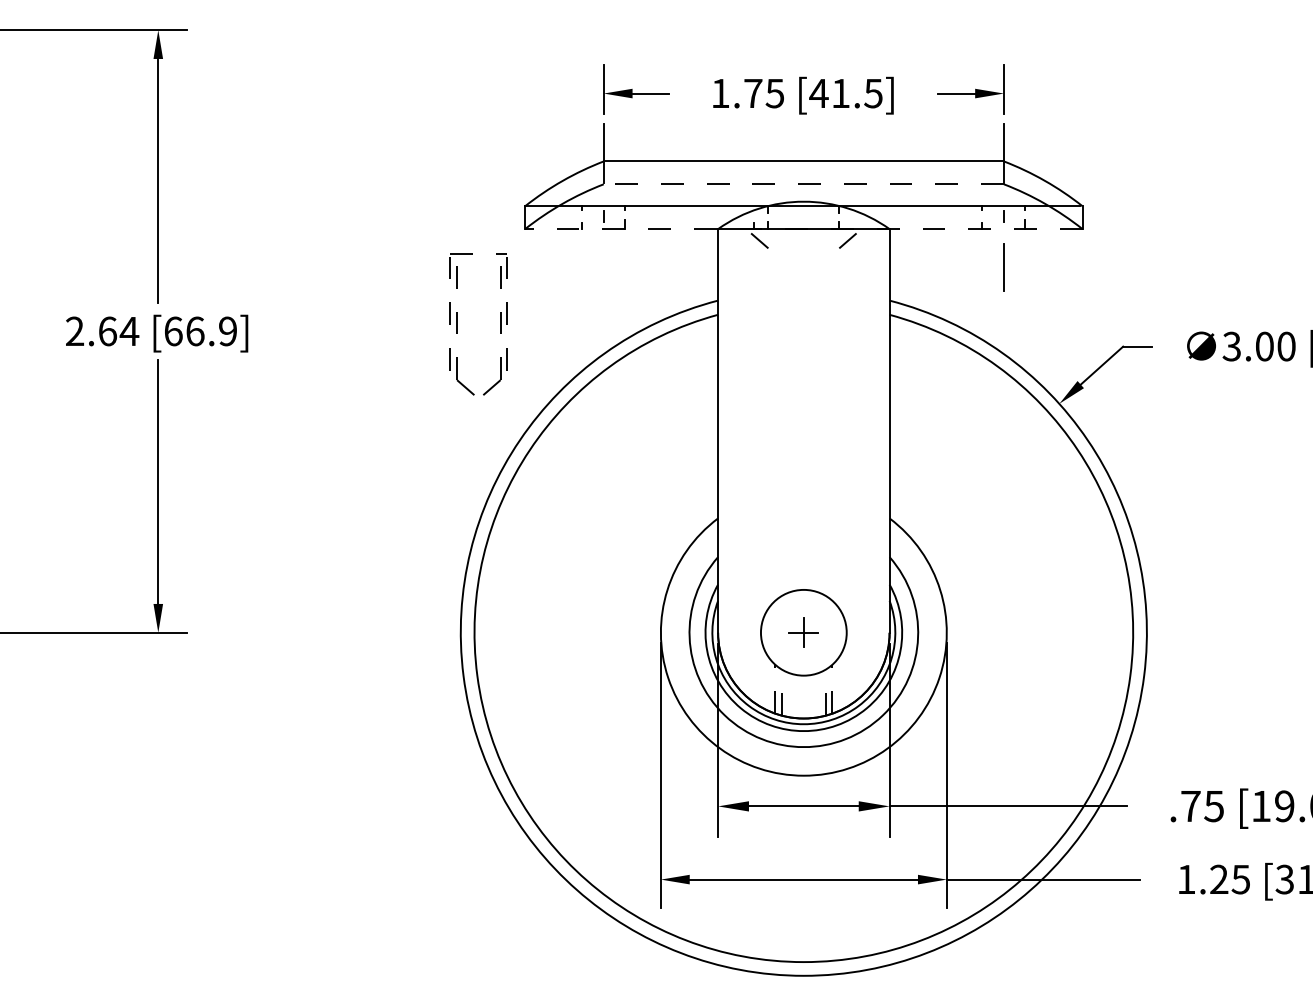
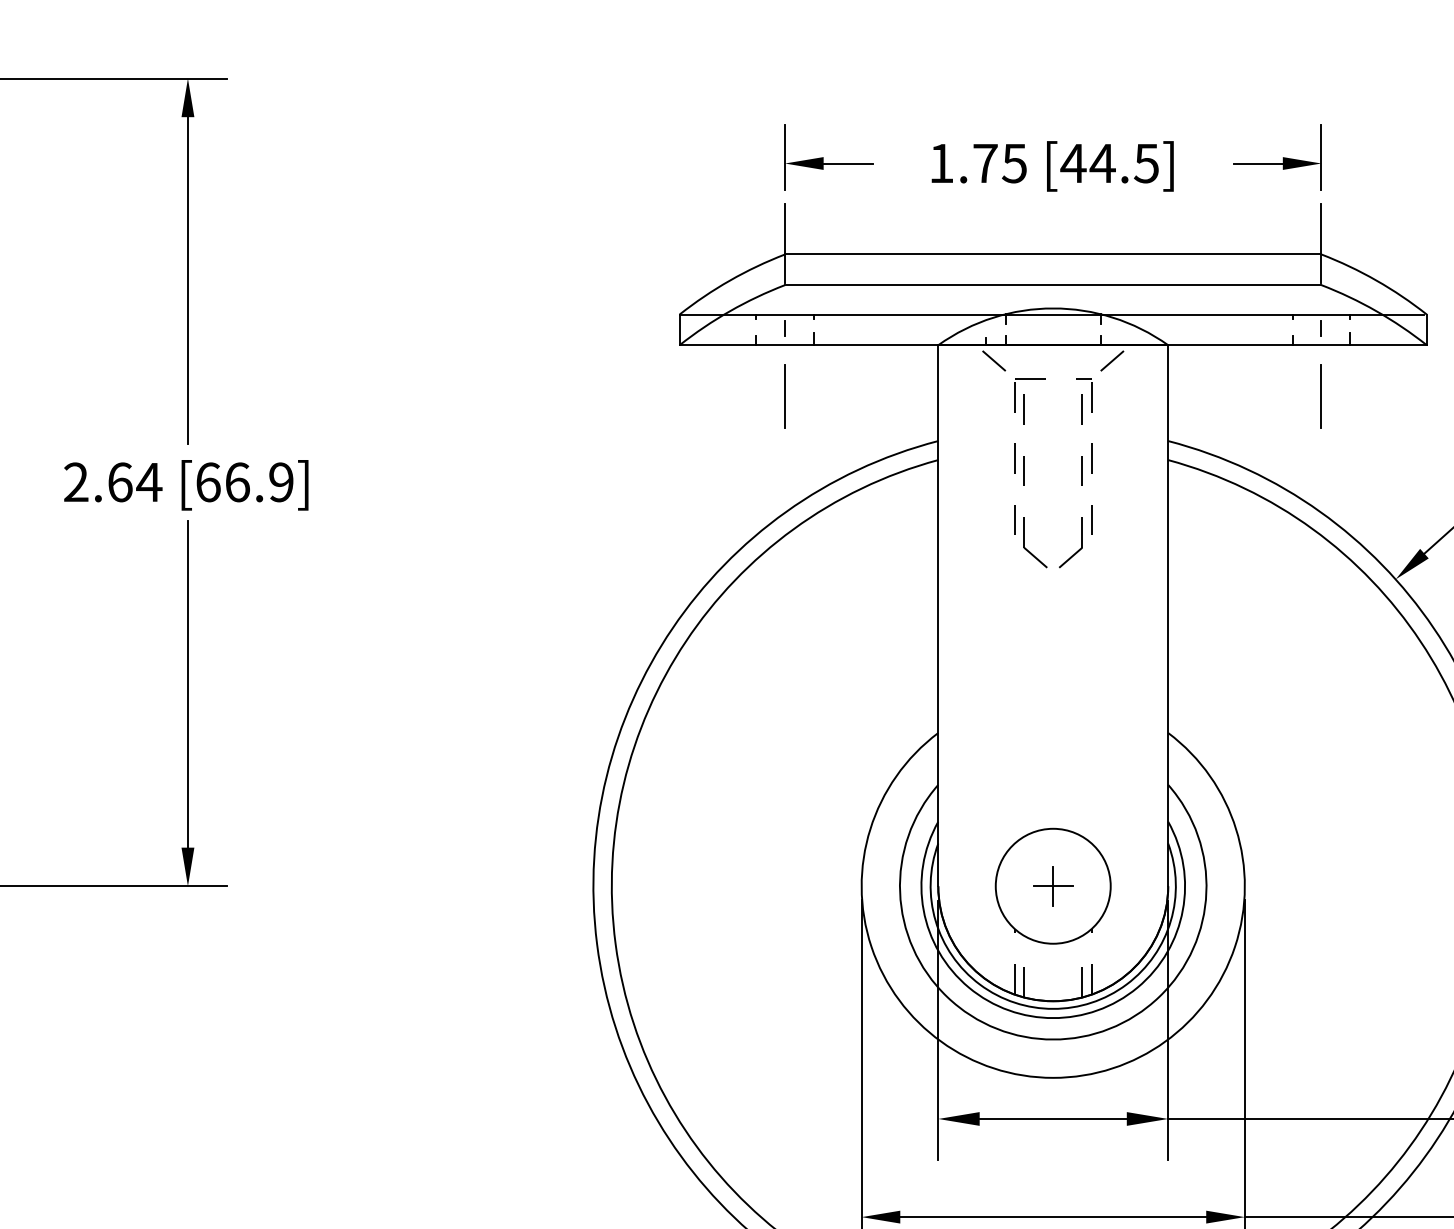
text: (840, 93) -> (1102, 163), [41.5] -> [44.5]
line: (803, 184) -> (1052, 285), dashed -> solid
line: (803, 229) -> (1052, 345), dashed -> solid
line: (603, 266) -> (784, 395), added
part: (457, 324) -> (1024, 473), moved

